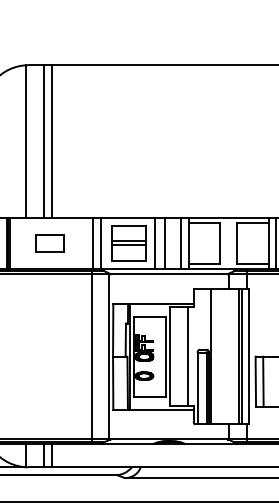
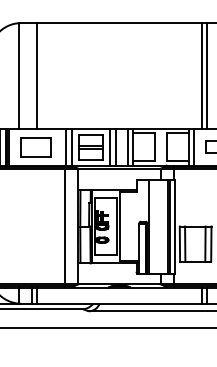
line: (43, 141) -> (31, 76), removed
part: (50, 242) -> (36, 146), size x1.6
line: (187, 356) -> (132, 226), removed

